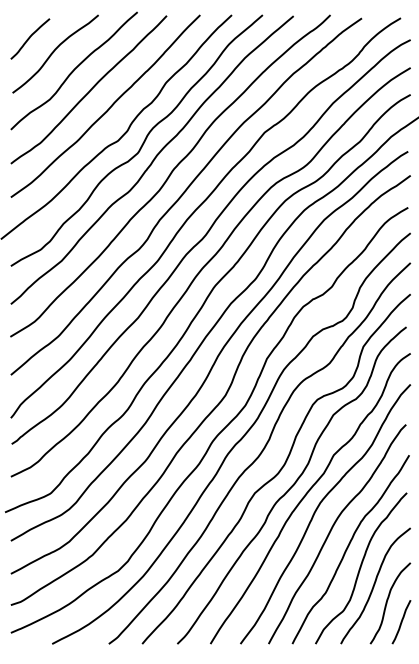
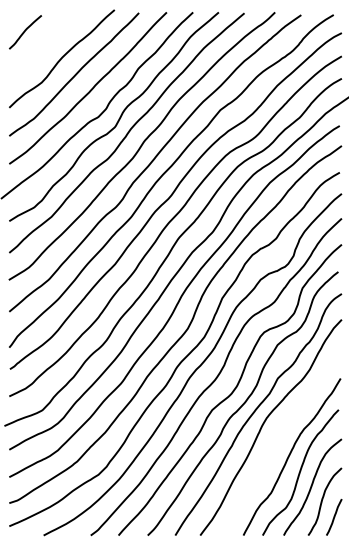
curve: (54, 52) -> (45, 43), removed
curve: (331, 531) -> (275, 441), removed

